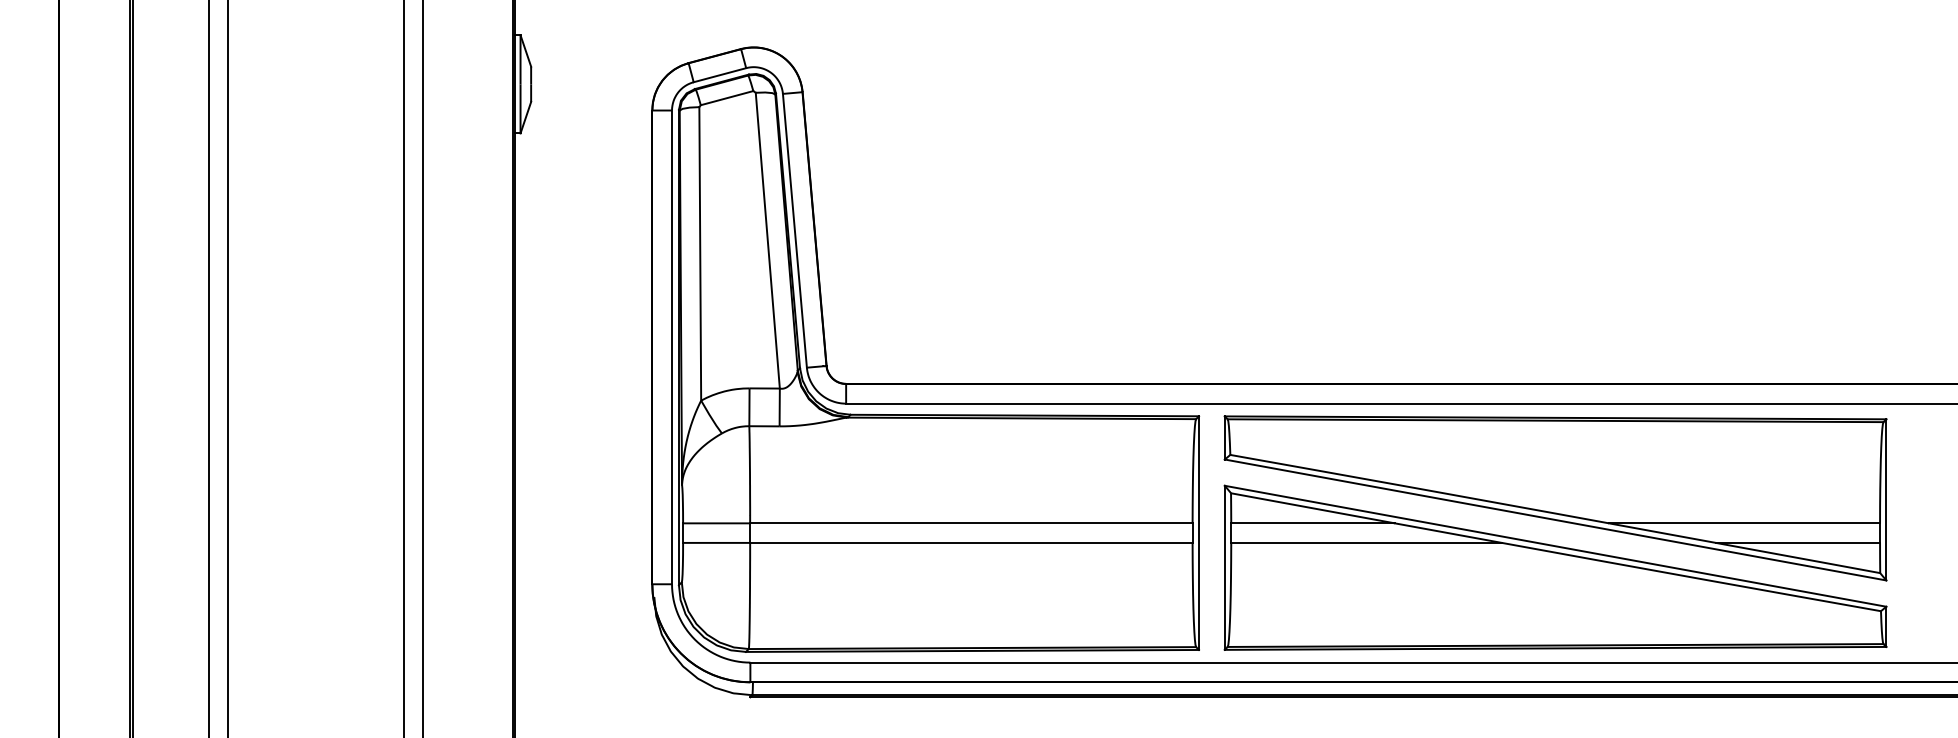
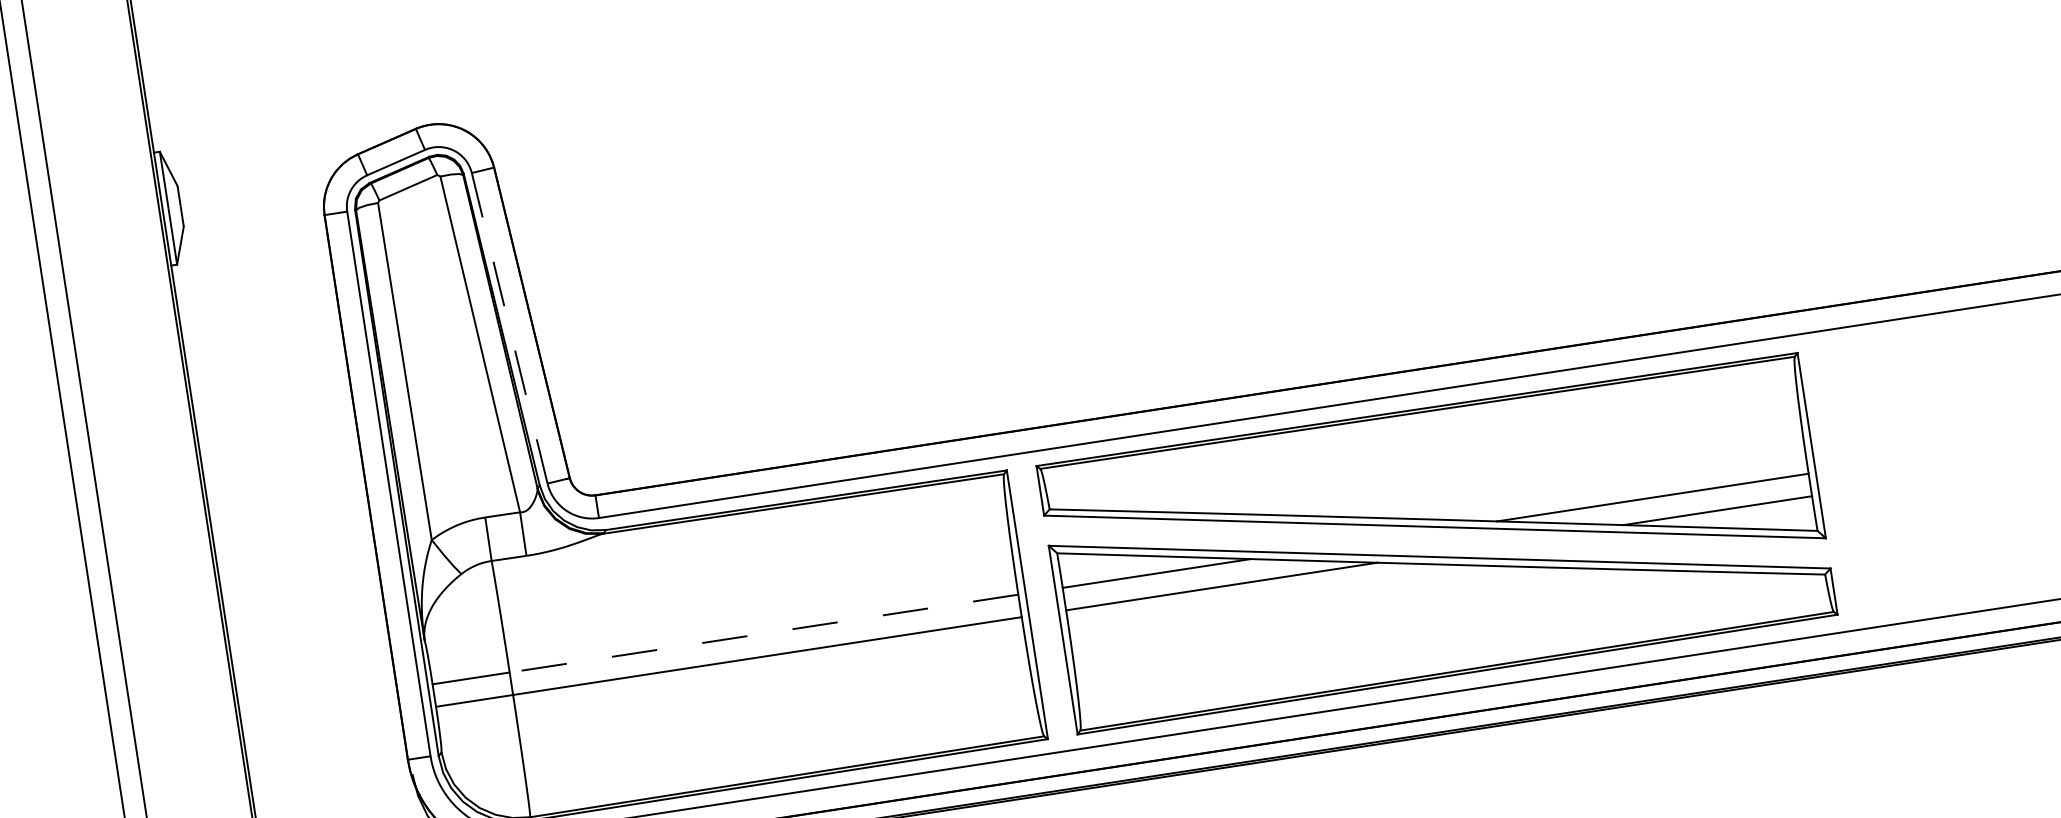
line: (794, 231) -> (509, 329), solid -> dashed
line: (970, 523) -> (763, 633), solid -> dashed

